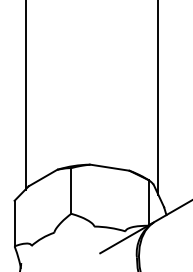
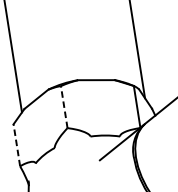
line: (71, 190) -> (64, 106), solid -> dashed
line: (14, 223) -> (16, 145), solid -> dashed

